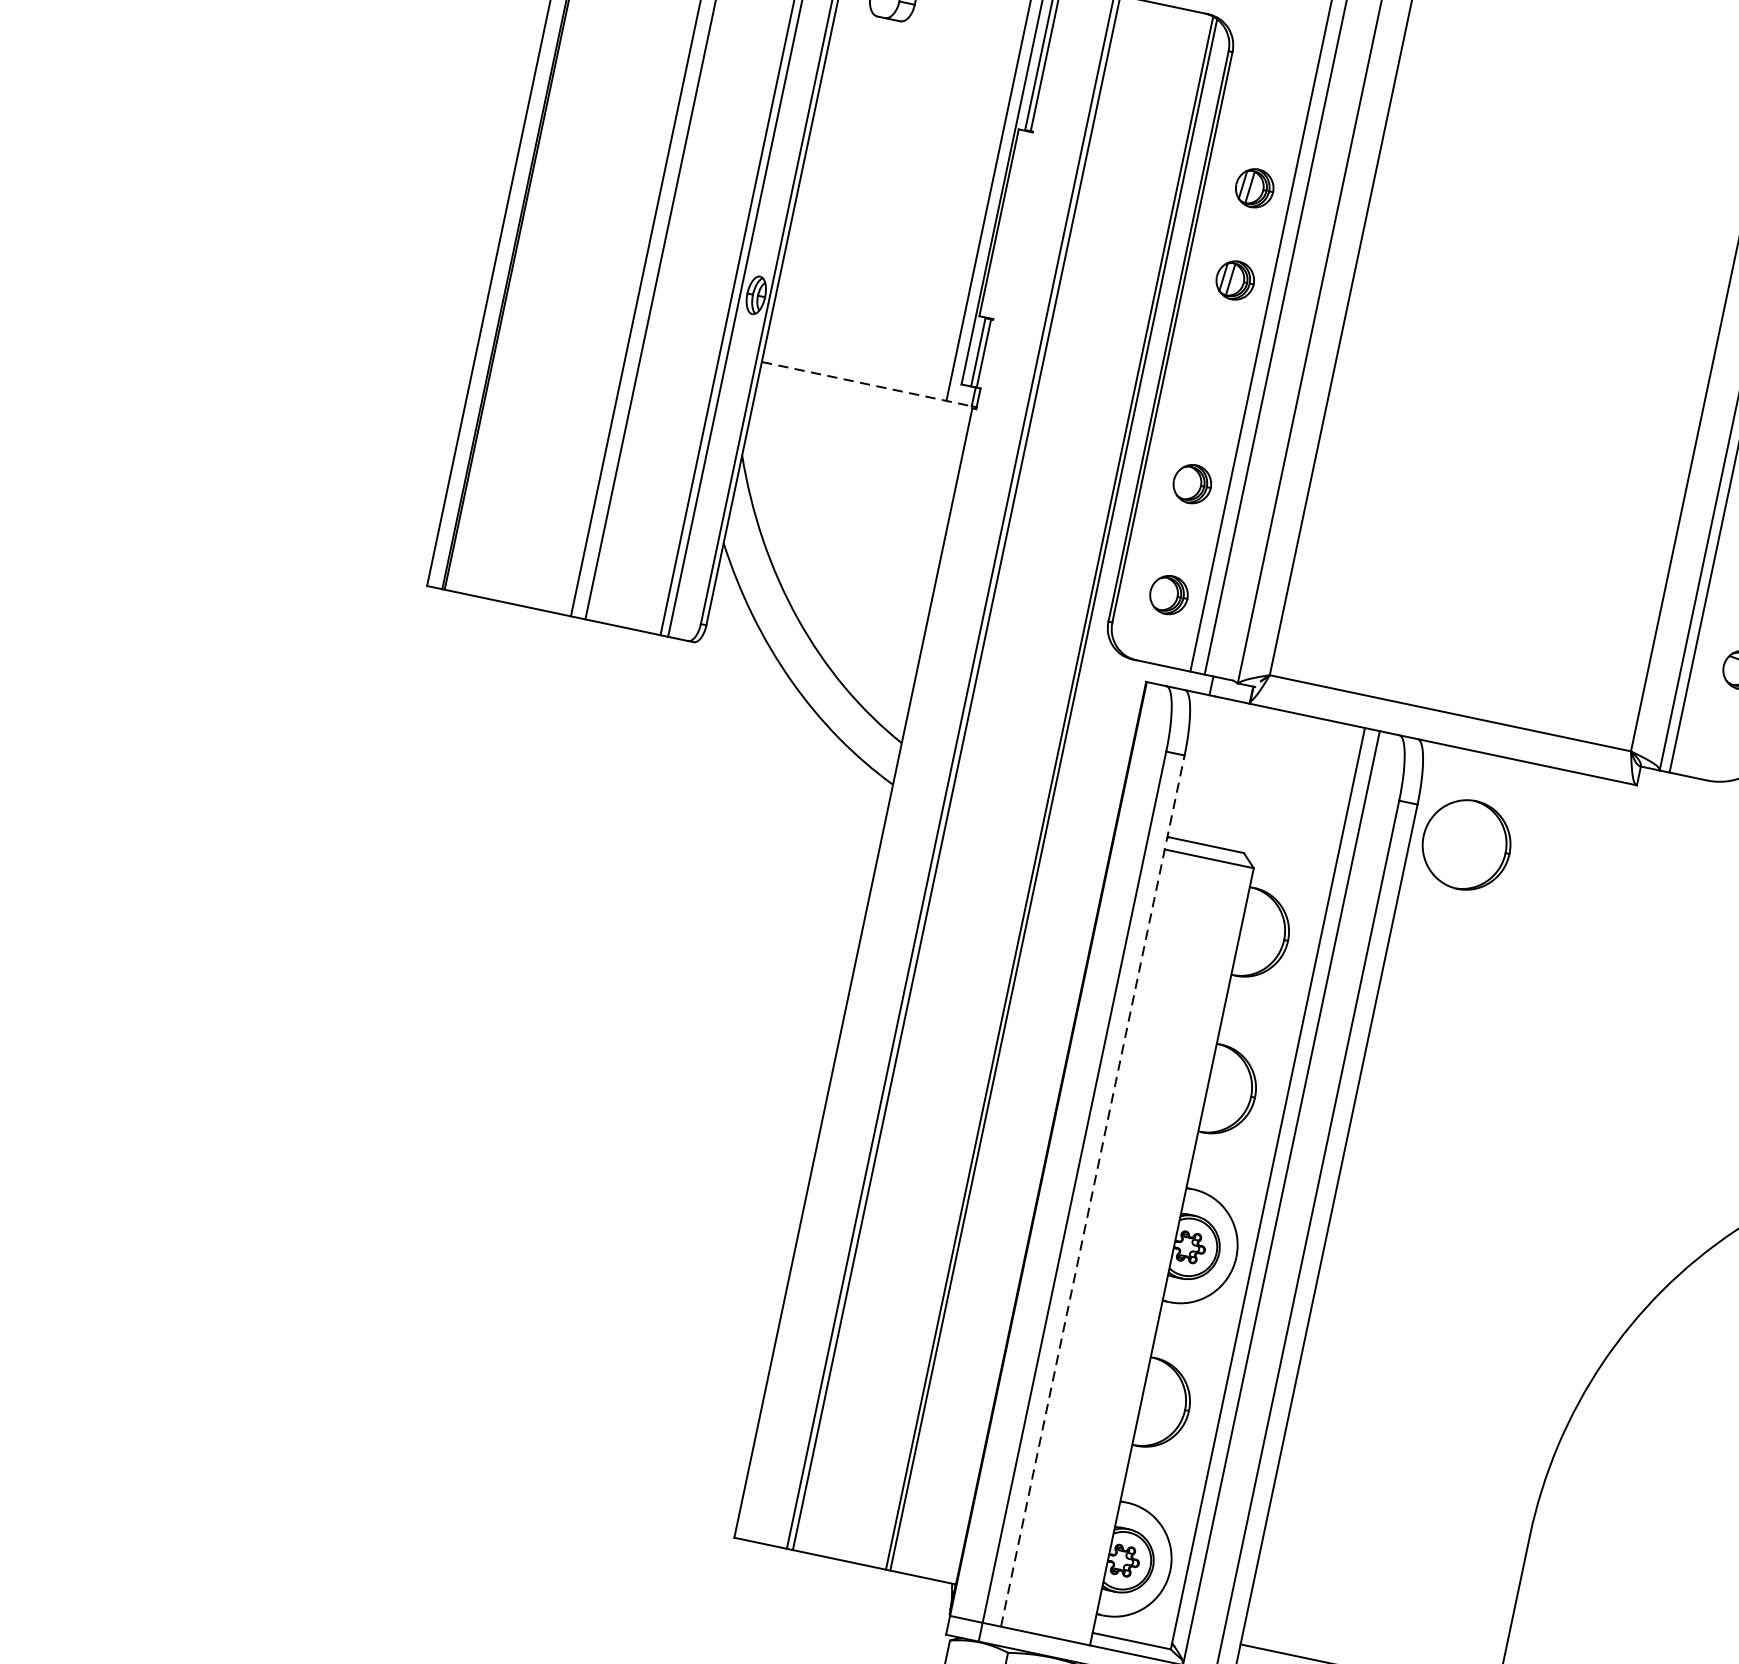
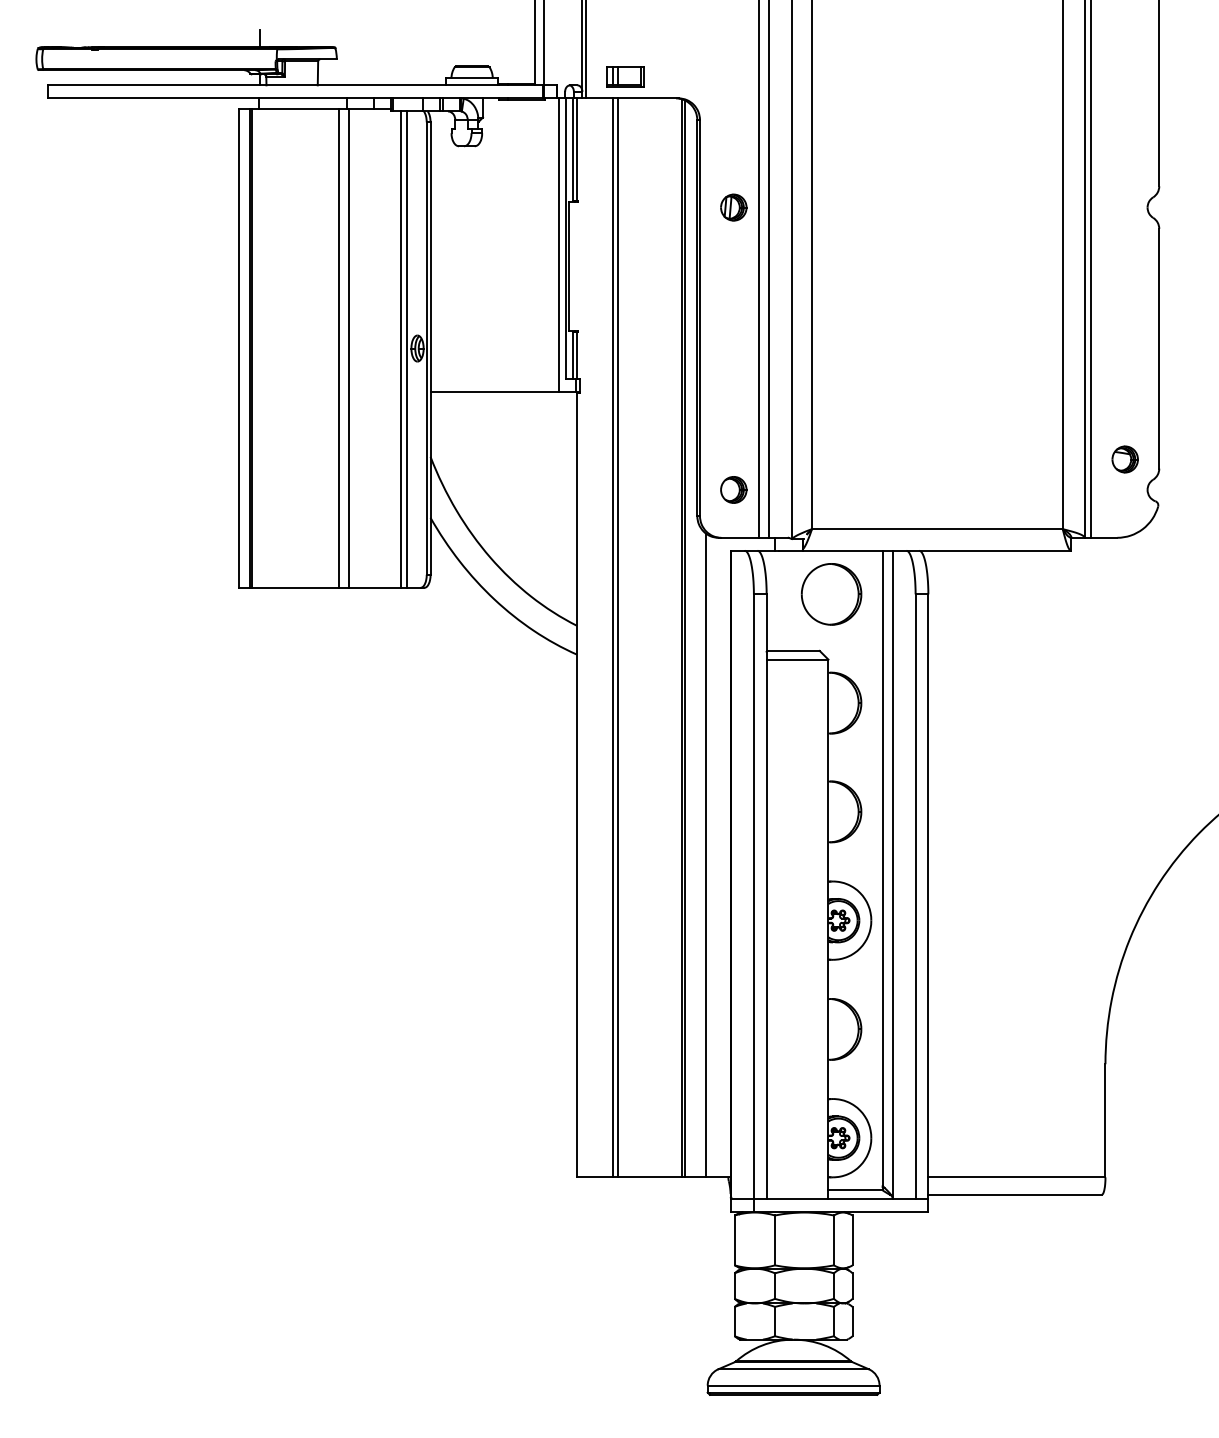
part: (1234, 280) -> (733, 271), removed
line: (866, 384) -> (503, 392), dashed -> solid
part: (1192, 483) -> (733, 412), removed
part: (1466, 845) -> (831, 594), moved
line: (1018, 1113) -> (706, 855), added
line: (1092, 1190) -> (766, 896), dashed -> solid

